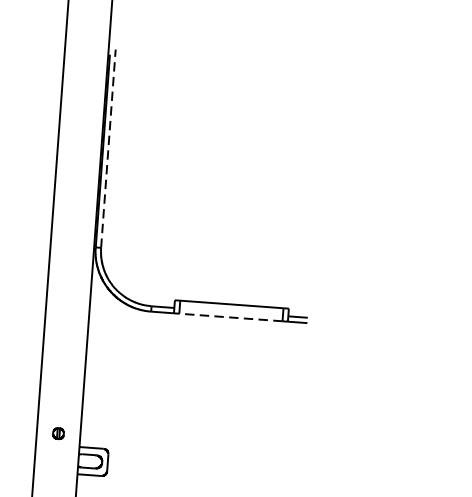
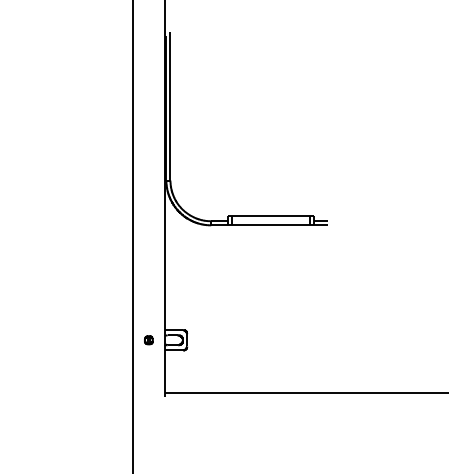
line: (108, 147) -> (170, 105), dashed -> solid
line: (230, 317) -> (270, 225), dashed -> solid
part: (57, 433) -> (148, 340), moved

